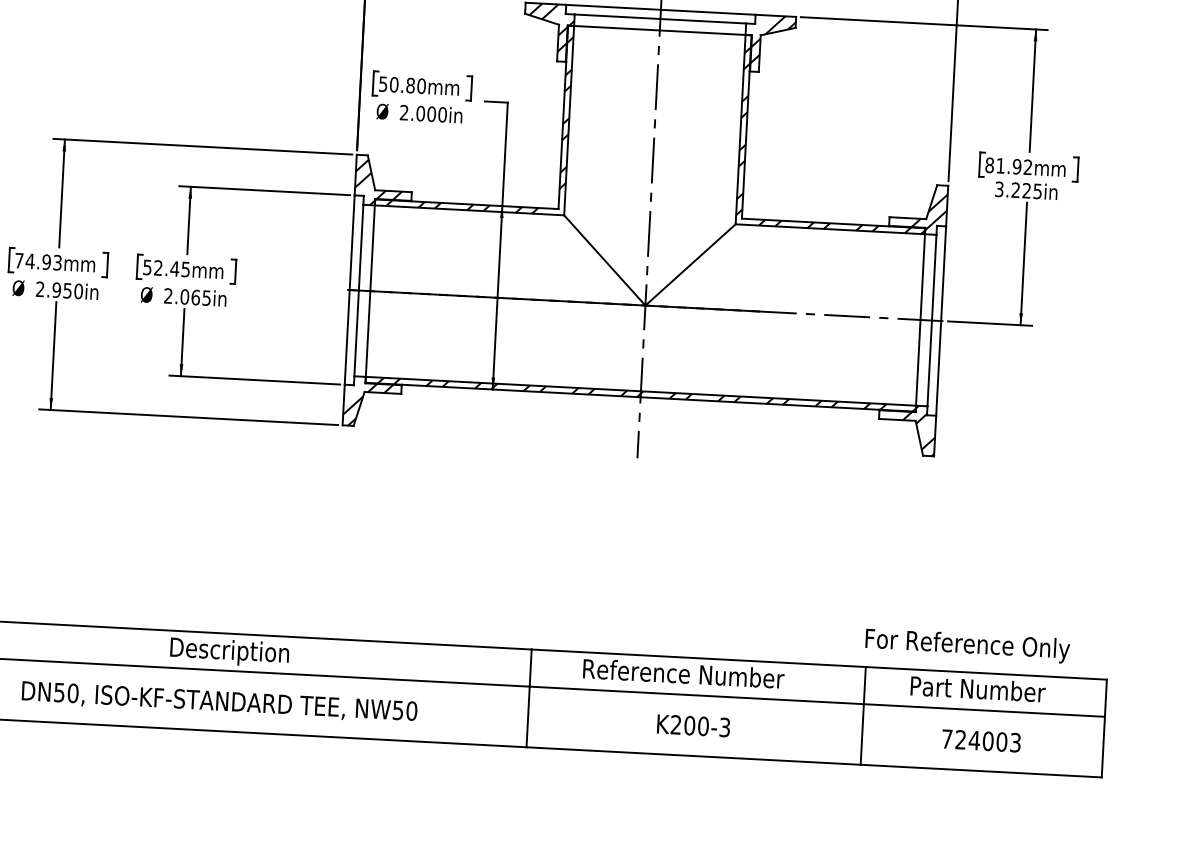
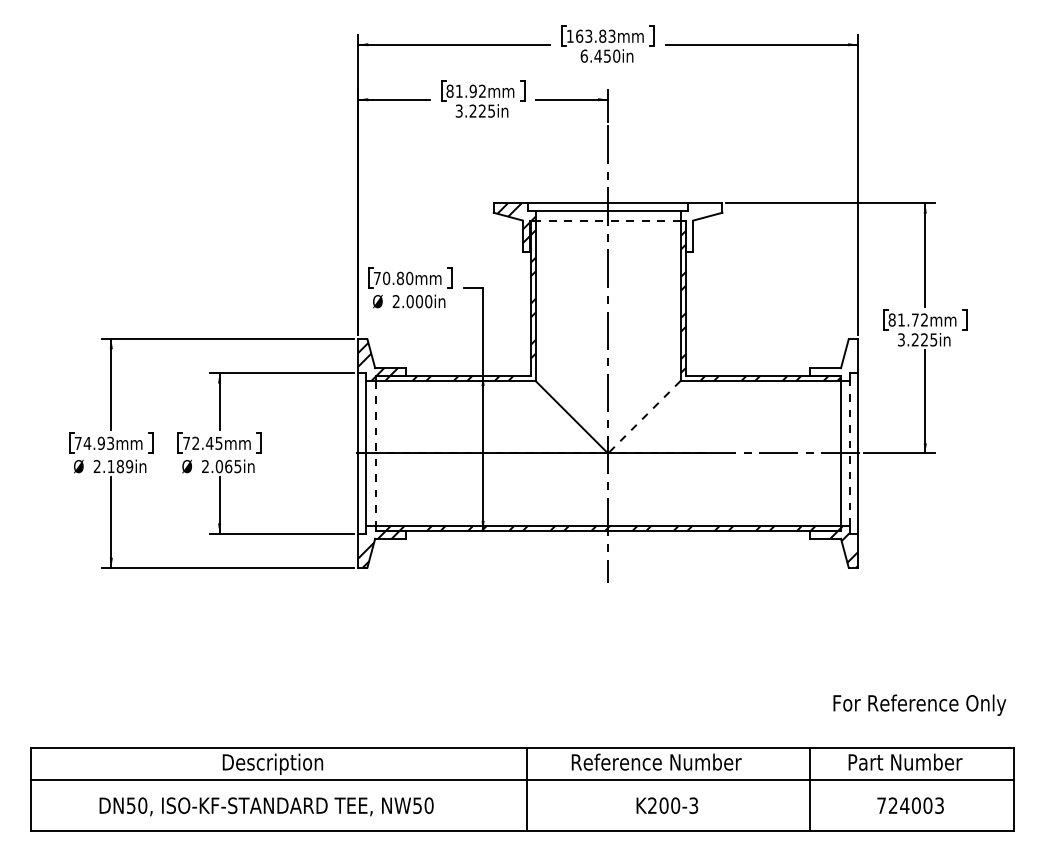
line: (659, 29) -> (607, 220), solid -> dashed
hatch: (773, 39) -> (704, 223), removed
text: (382, 84) -> (376, 278), 50.80mm -> 70.80mm
text: (1016, 166) -> (914, 319), 81.92mm -> 81.72mm
hatch: (929, 211) -> (843, 361), removed
line: (689, 265) -> (643, 417), solid -> dashed
text: (147, 267) -> (186, 443), 52.45mm -> 72.45mm
text: (67, 290) -> (120, 466), 2.950in -> 2.189in
line: (370, 291) -> (375, 453), solid -> dashed
line: (932, 319) -> (850, 452), solid -> dashed
text: (967, 645) -> (919, 704), moved

